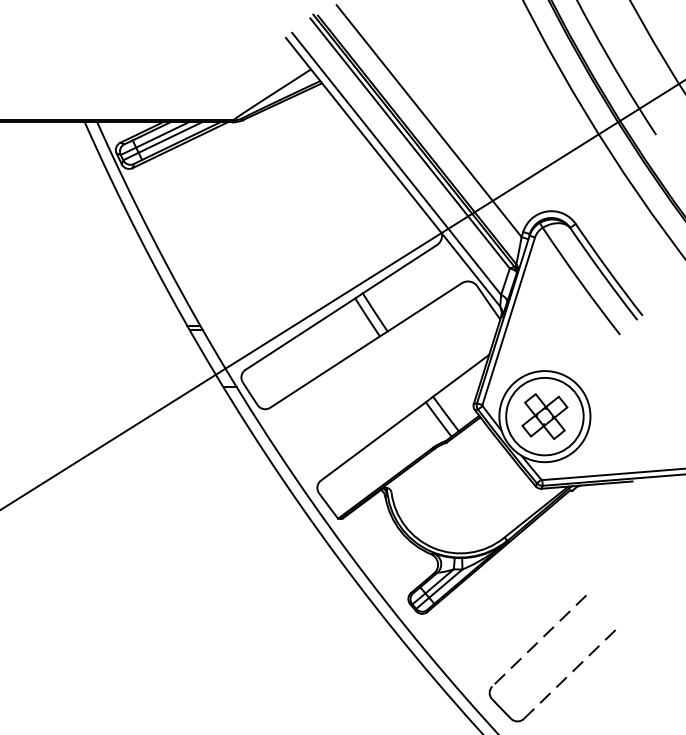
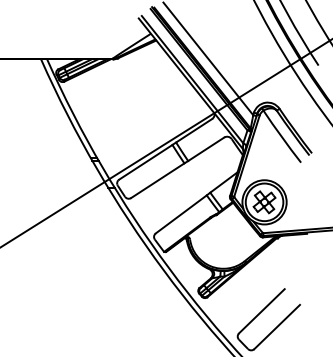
line: (538, 641) -> (261, 311), dashed -> solid
line: (571, 674) -> (277, 327), dashed -> solid

